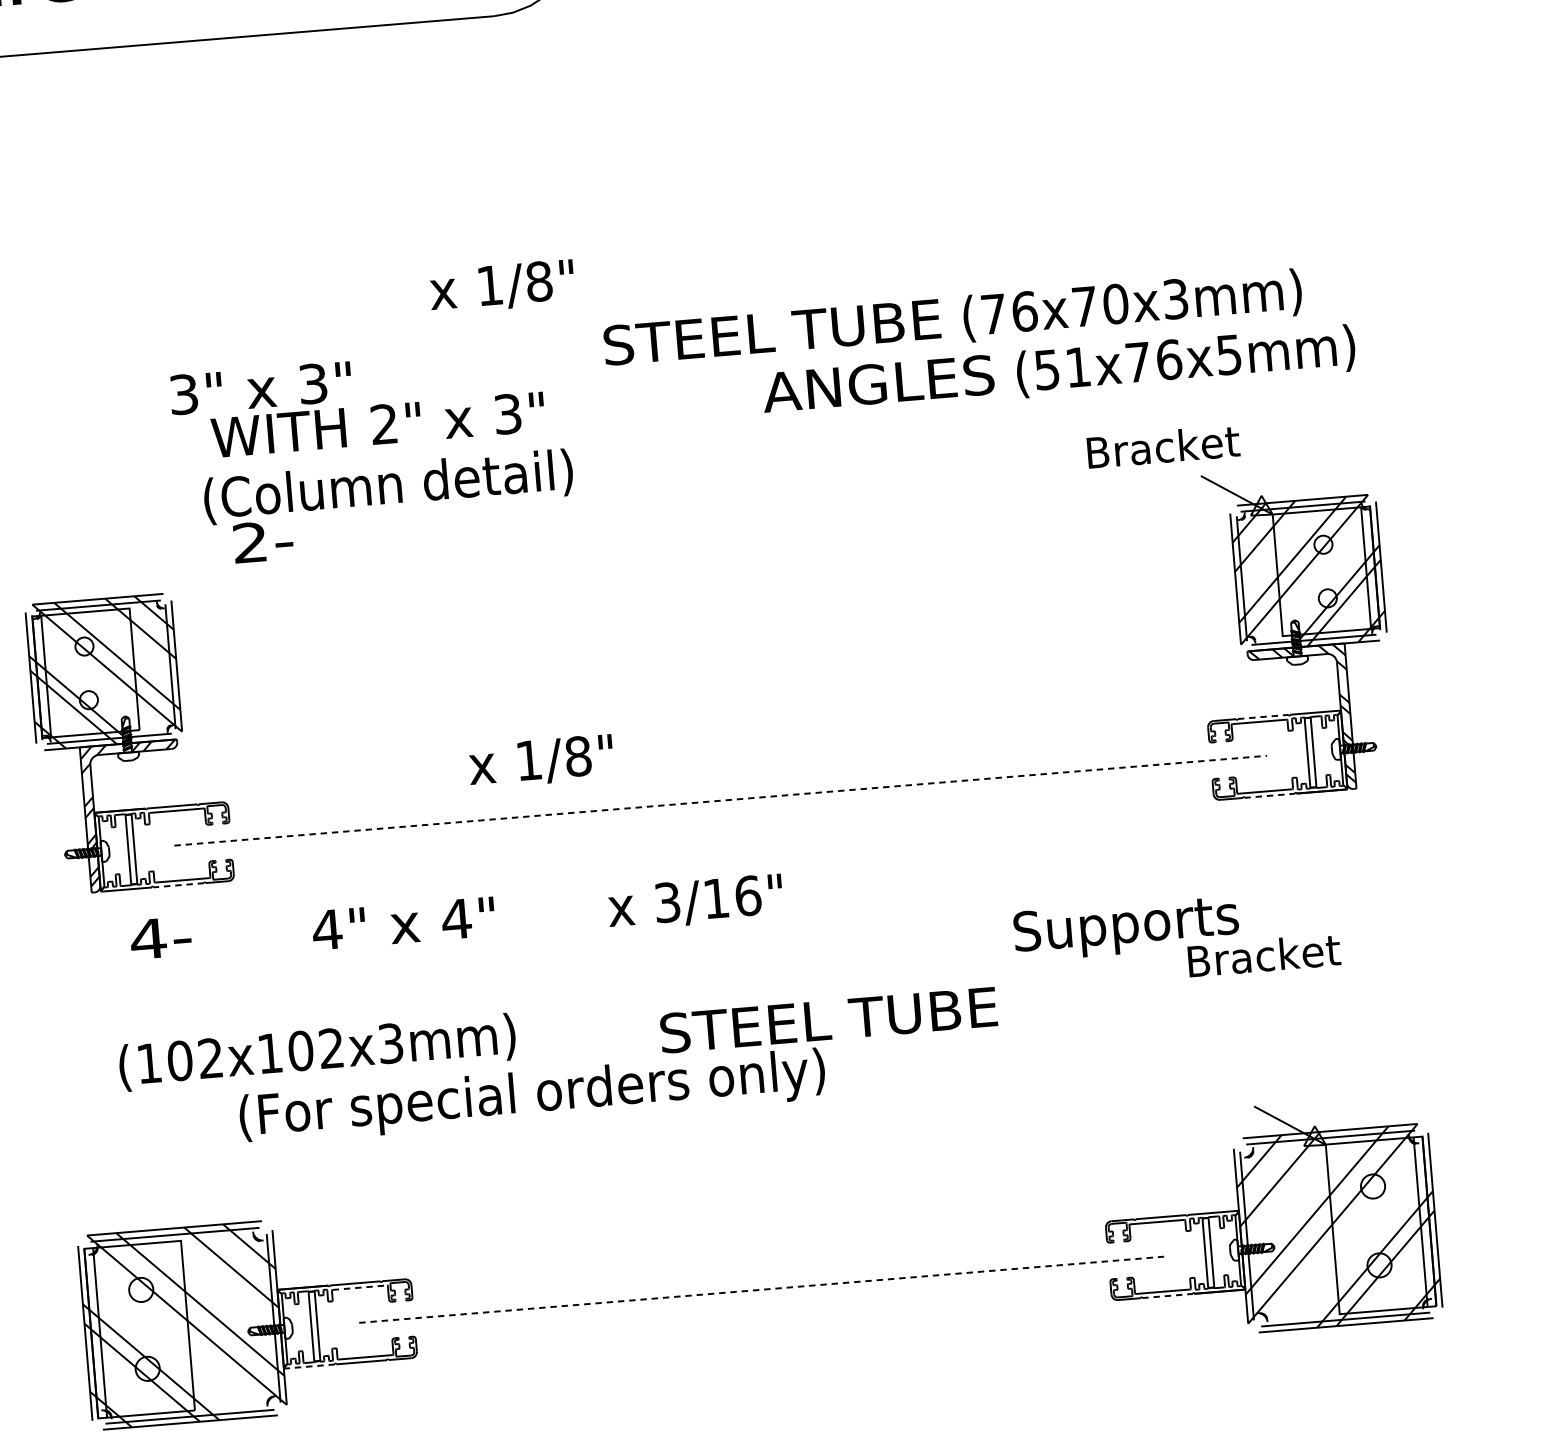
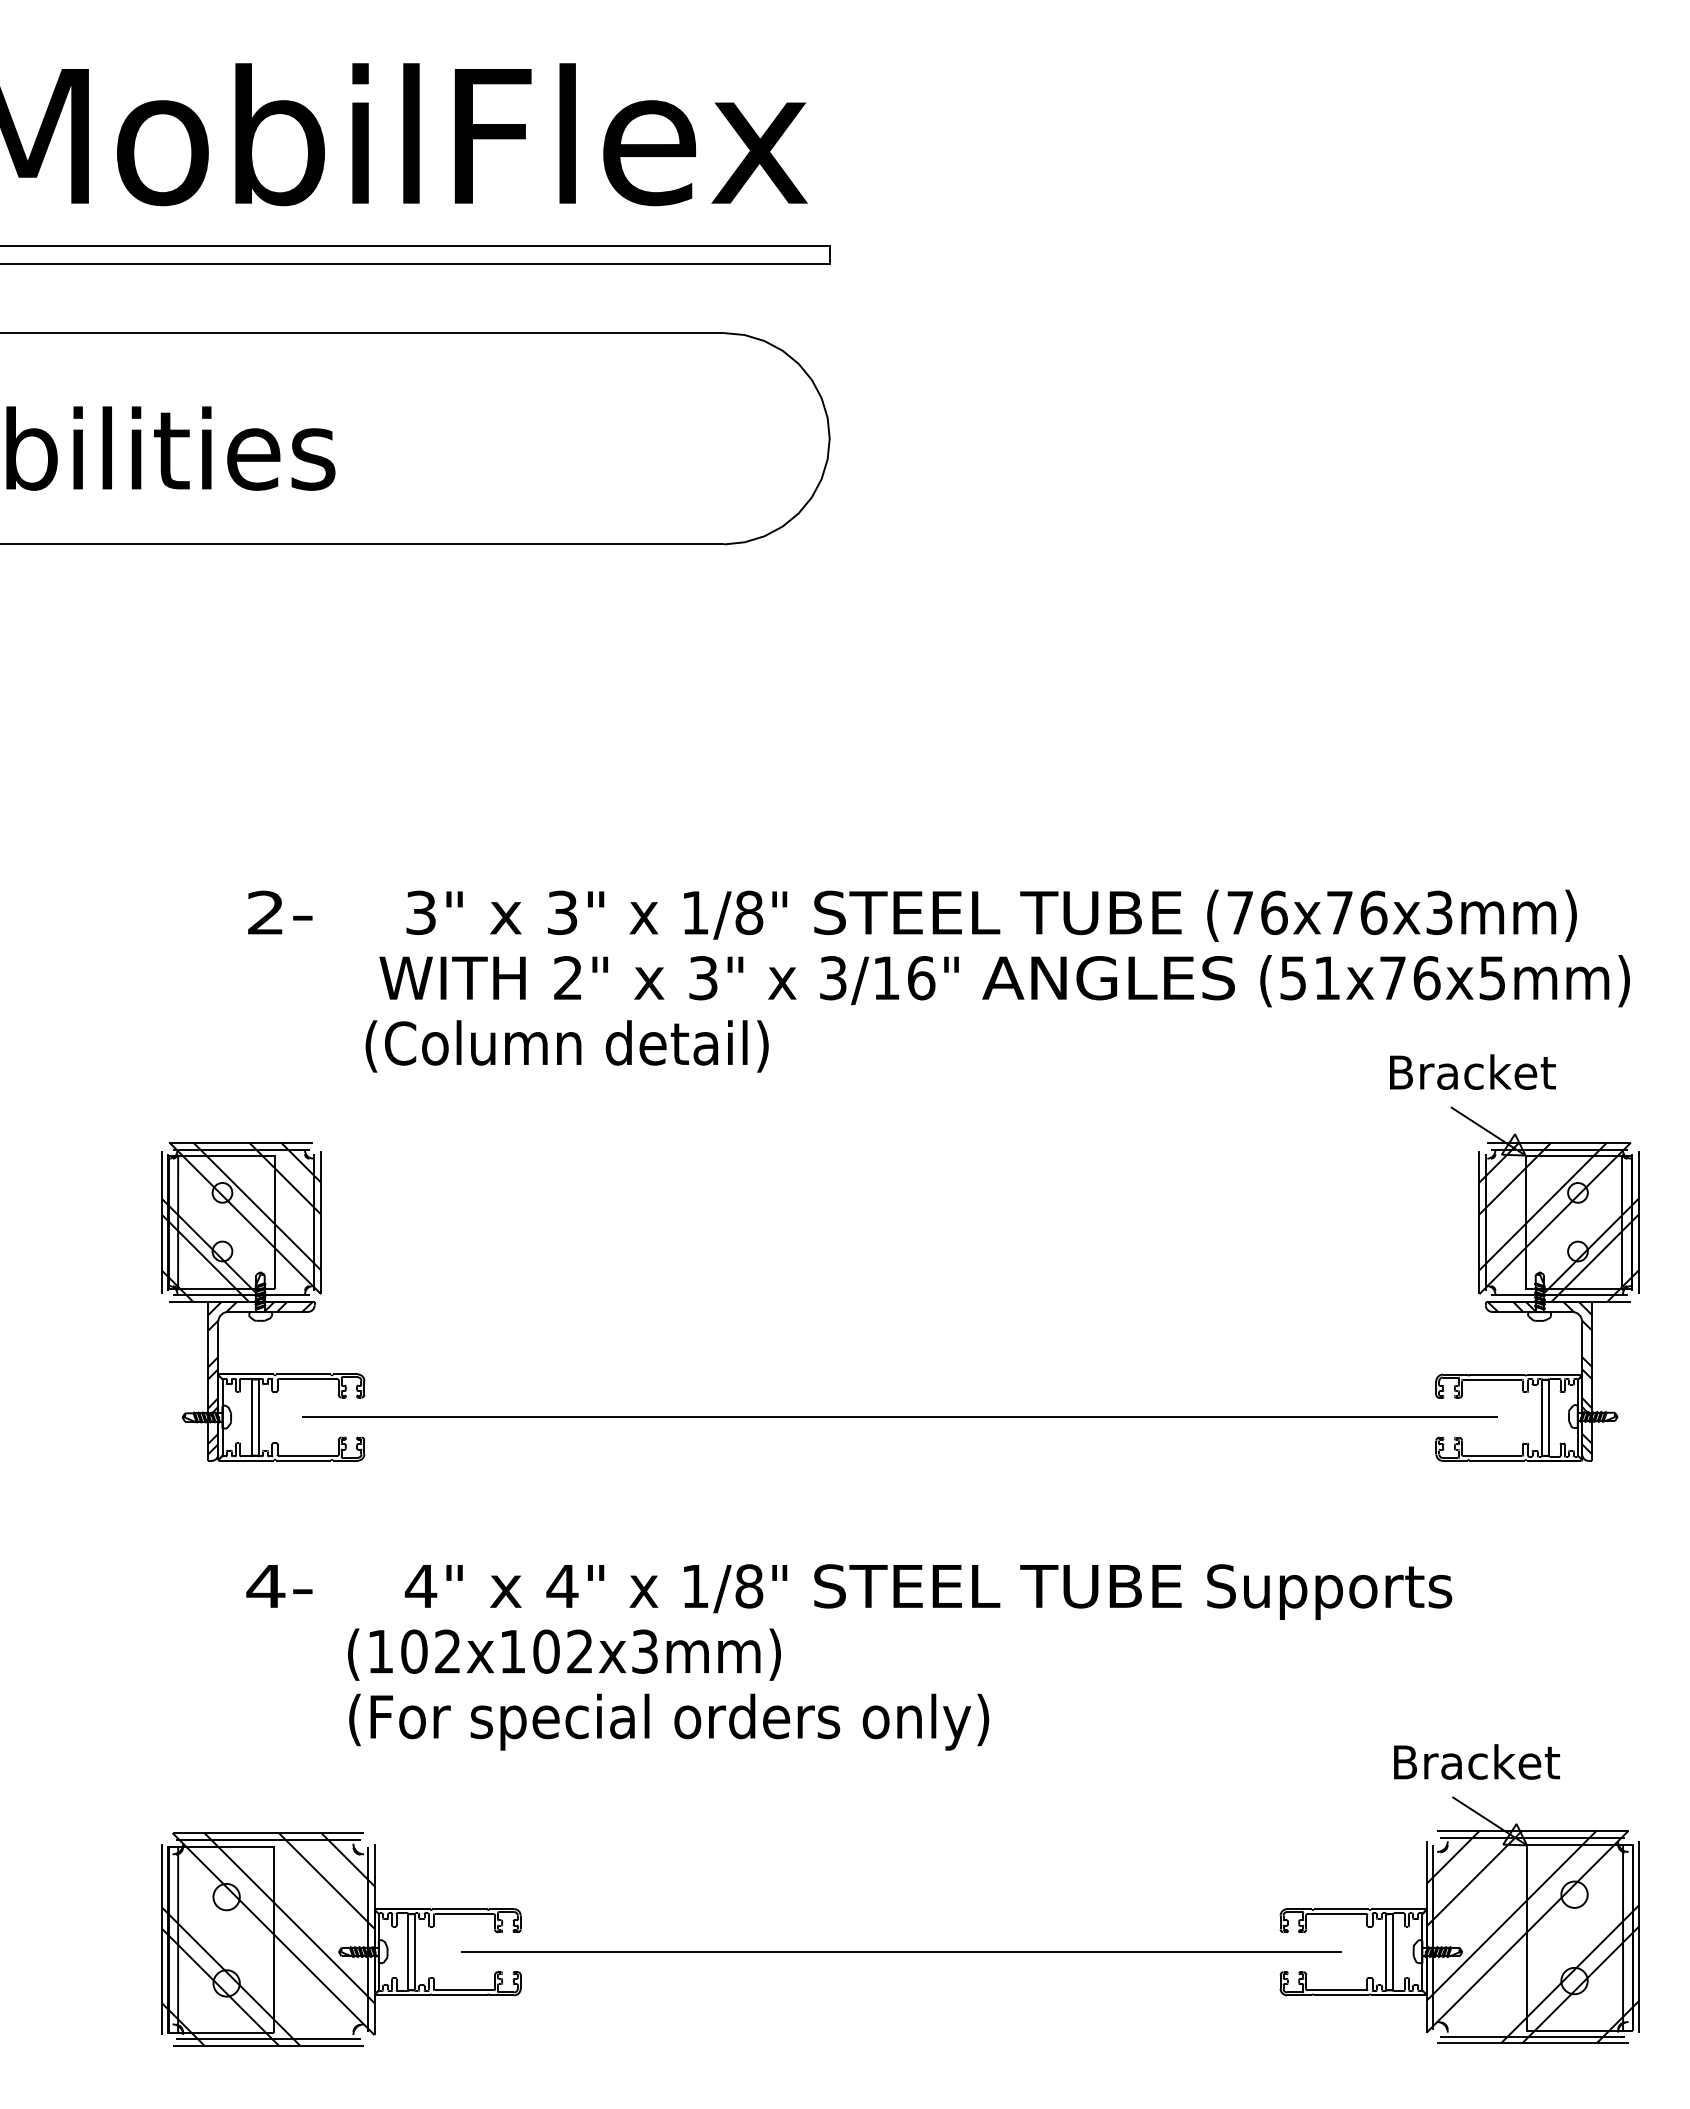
text: (502, 286) -> (708, 914), moved
text: (1115, 303) -> (1373, 912), (76x70x3mm) -> (76x76x3mm)
text: (261, 387) -> (505, 912), moved
text: (1163, 446) -> (1472, 1071), moved
text: (263, 541) -> (280, 912), moved
line: (1263, 716) -> (1497, 1374), dashed -> solid
text: (541, 761) -> (708, 1588), moved
line: (1270, 795) -> (1497, 1460), dashed -> solid
line: (721, 800) -> (900, 1417), dashed -> solid
line: (178, 885) -> (303, 1460), dashed -> solid
text: (695, 902) -> (863, 980), moved
text: (403, 923) -> (504, 1586), moved
text: (160, 938) -> (279, 1586), moved
text: (1263, 955) -> (1476, 1761), moved
text: (828, 1020) -> (997, 1586), moved
text: (317, 1052) -> (564, 1654), moved
line: (359, 1287) -> (464, 1914), dashed -> solid
line: (762, 1289) -> (901, 1952), dashed -> solid
line: (1167, 1296) -> (1341, 1995), dashed -> solid
line: (309, 1366) -> (402, 1995), dashed -> solid

